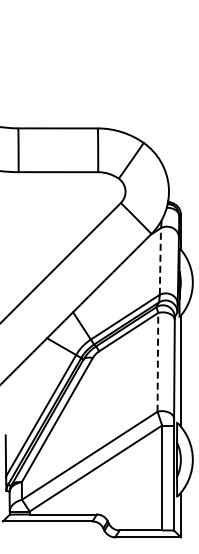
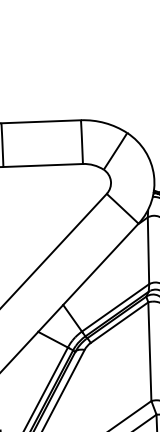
line: (160, 260) -> (148, 249), dashed -> solid
line: (157, 361) -> (149, 350), dashed -> solid

